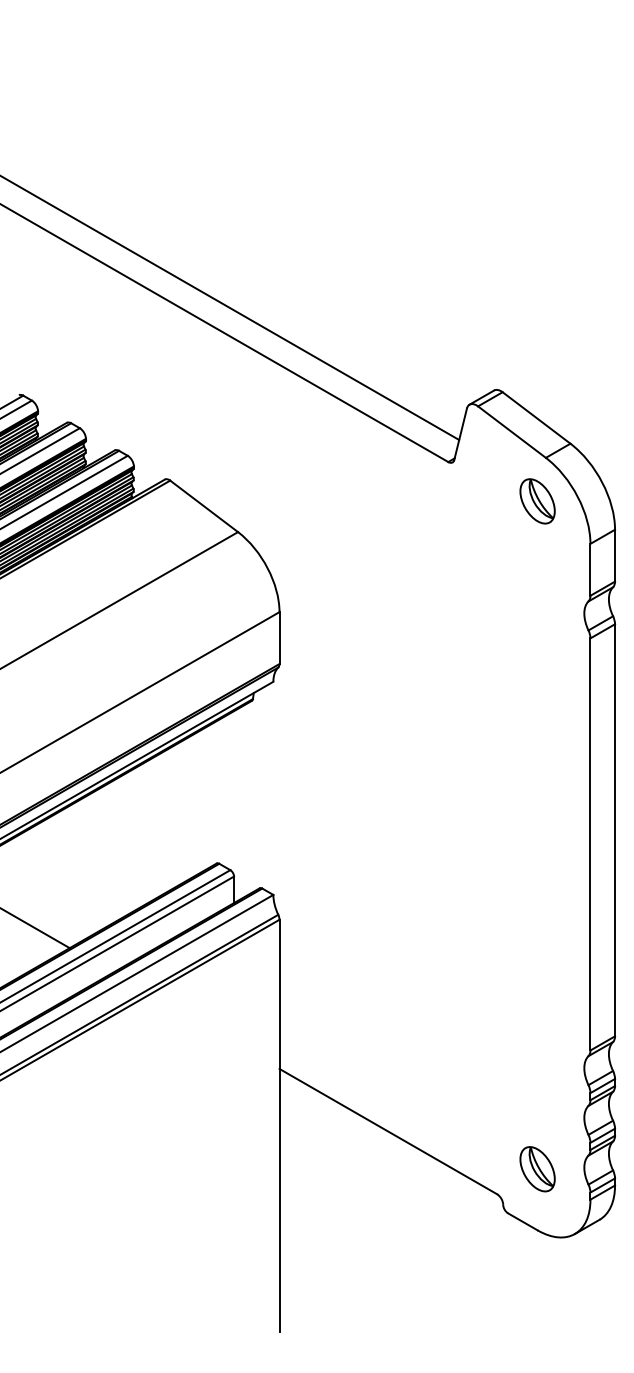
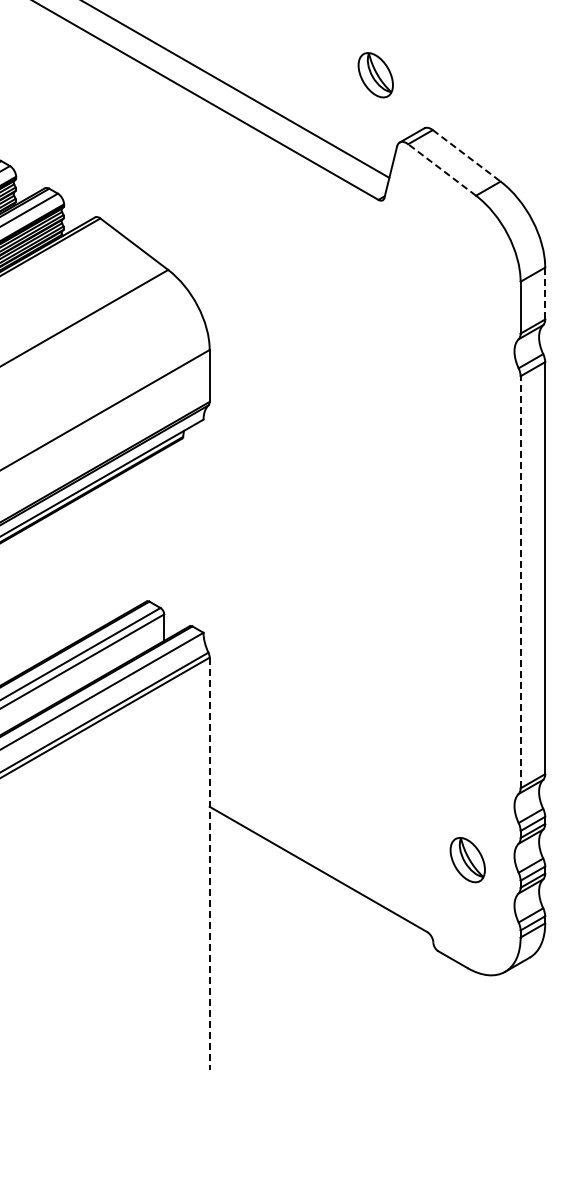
line: (536, 417) -> (466, 155), solid -> dashed
line: (511, 432) -> (441, 170), solid -> dashed
part: (537, 501) -> (375, 75), moved
line: (615, 555) -> (545, 293), solid -> dashed
line: (590, 843) -> (520, 581), solid -> dashed
line: (279, 1126) -> (209, 864), solid -> dashed
part: (537, 1169) -> (467, 860), moved

